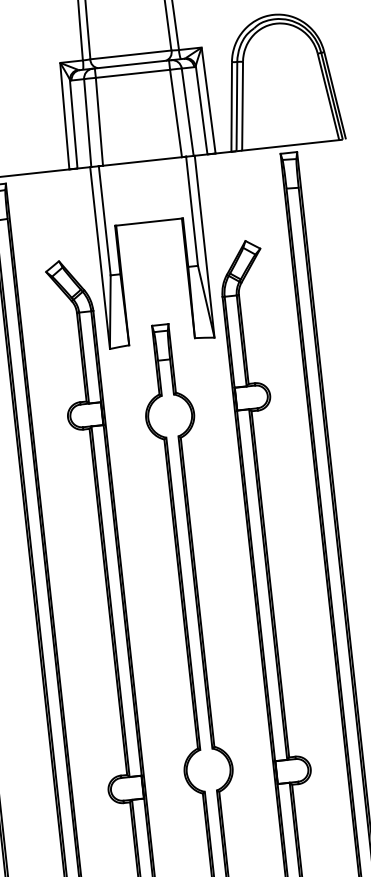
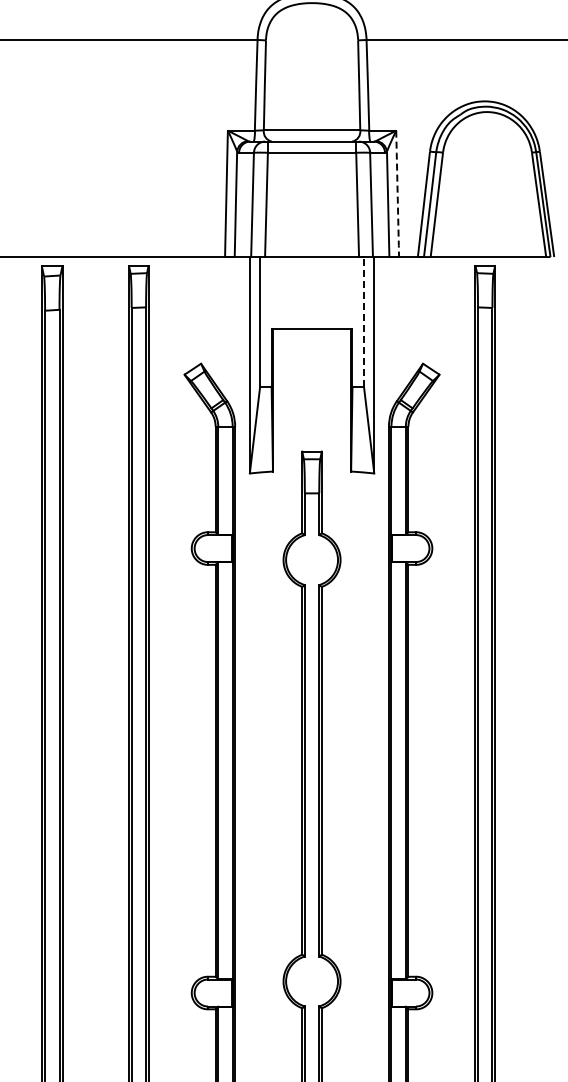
line: (208, 100) -> (397, 193), solid -> dashed
line: (192, 211) -> (364, 322), solid -> dashed

